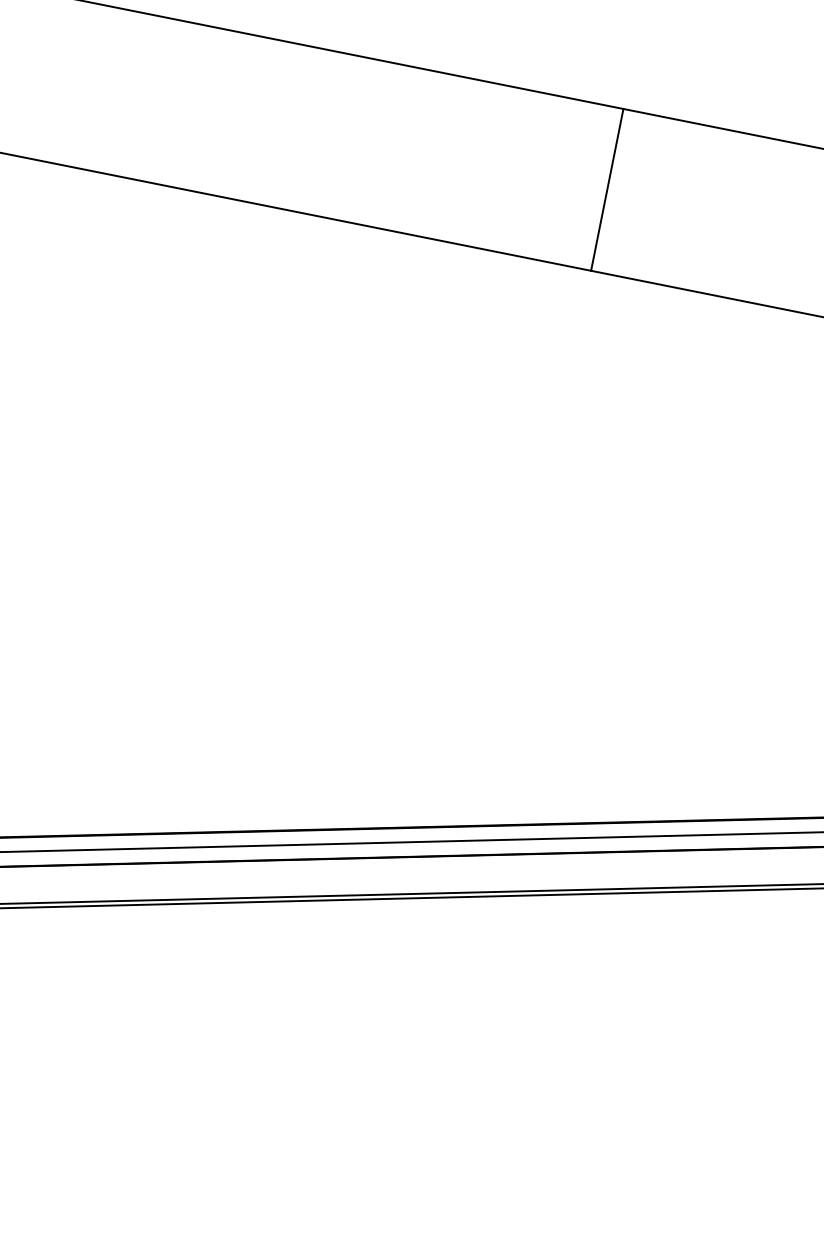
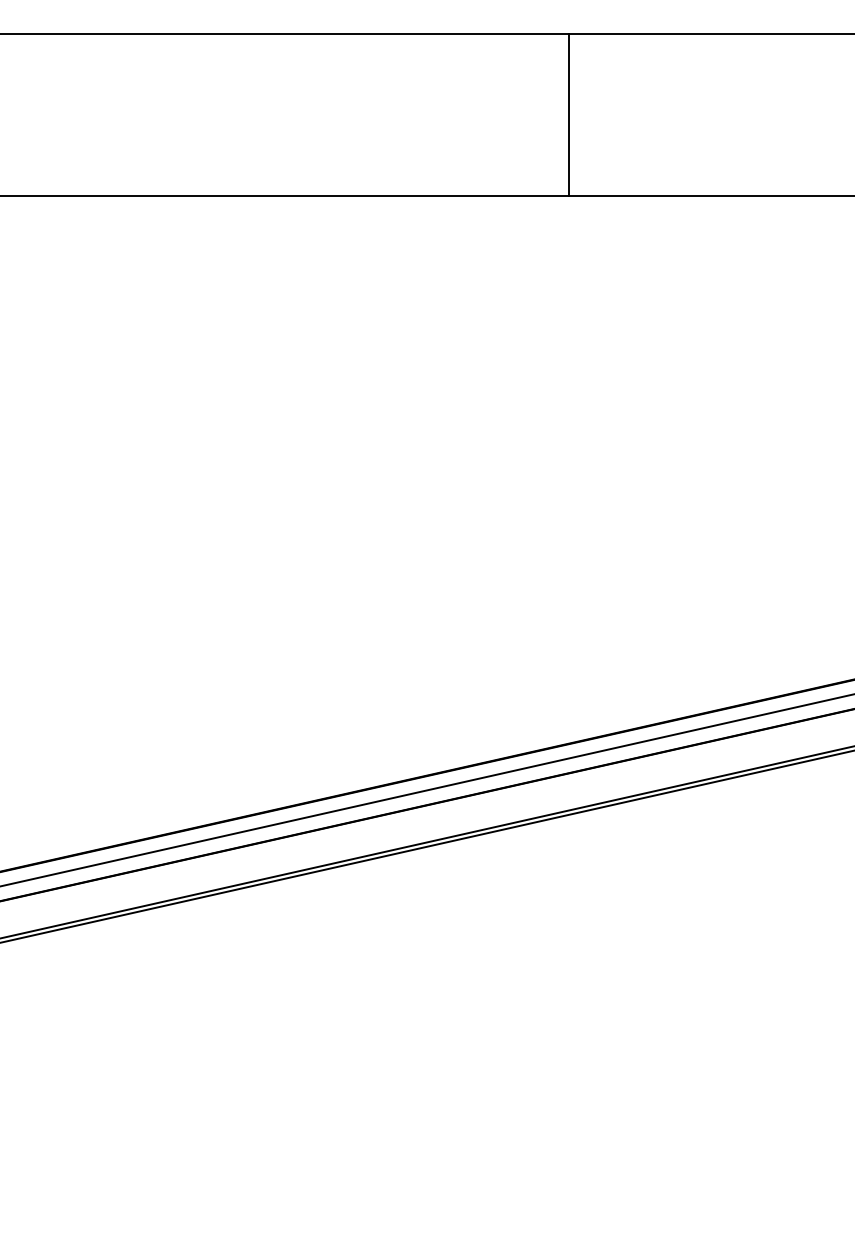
line: (607, 190) -> (569, 115), moved

